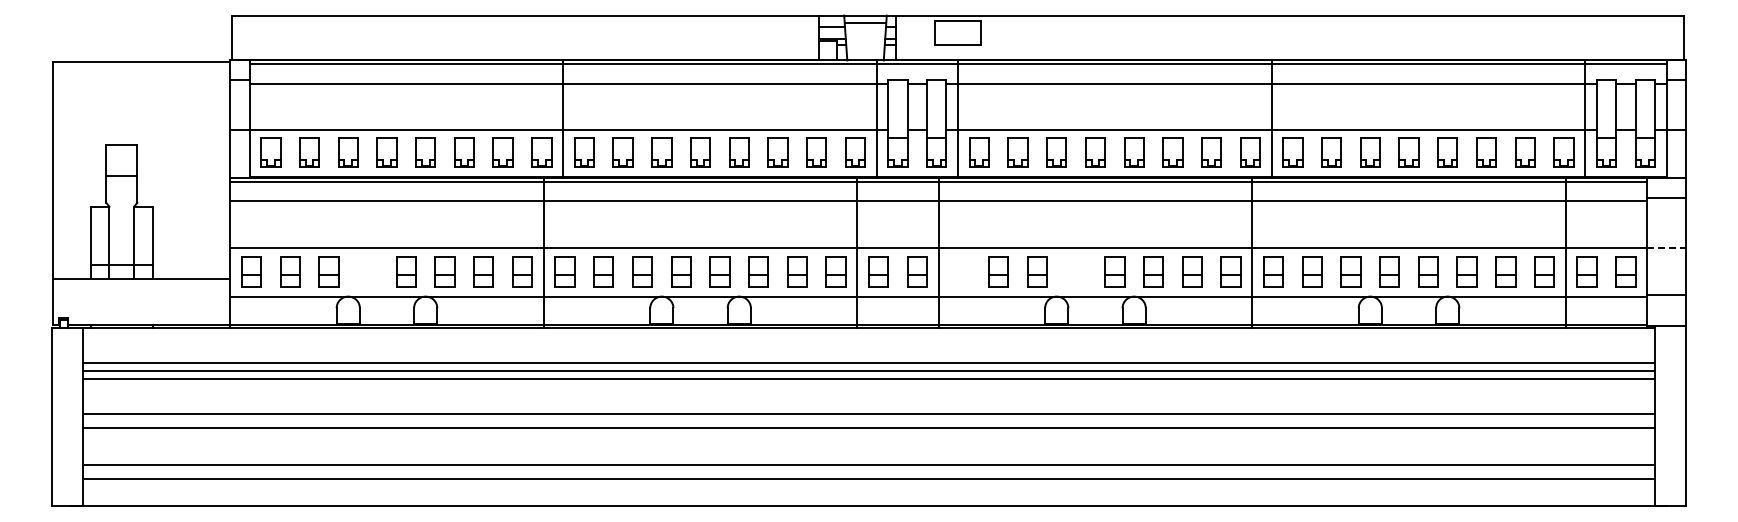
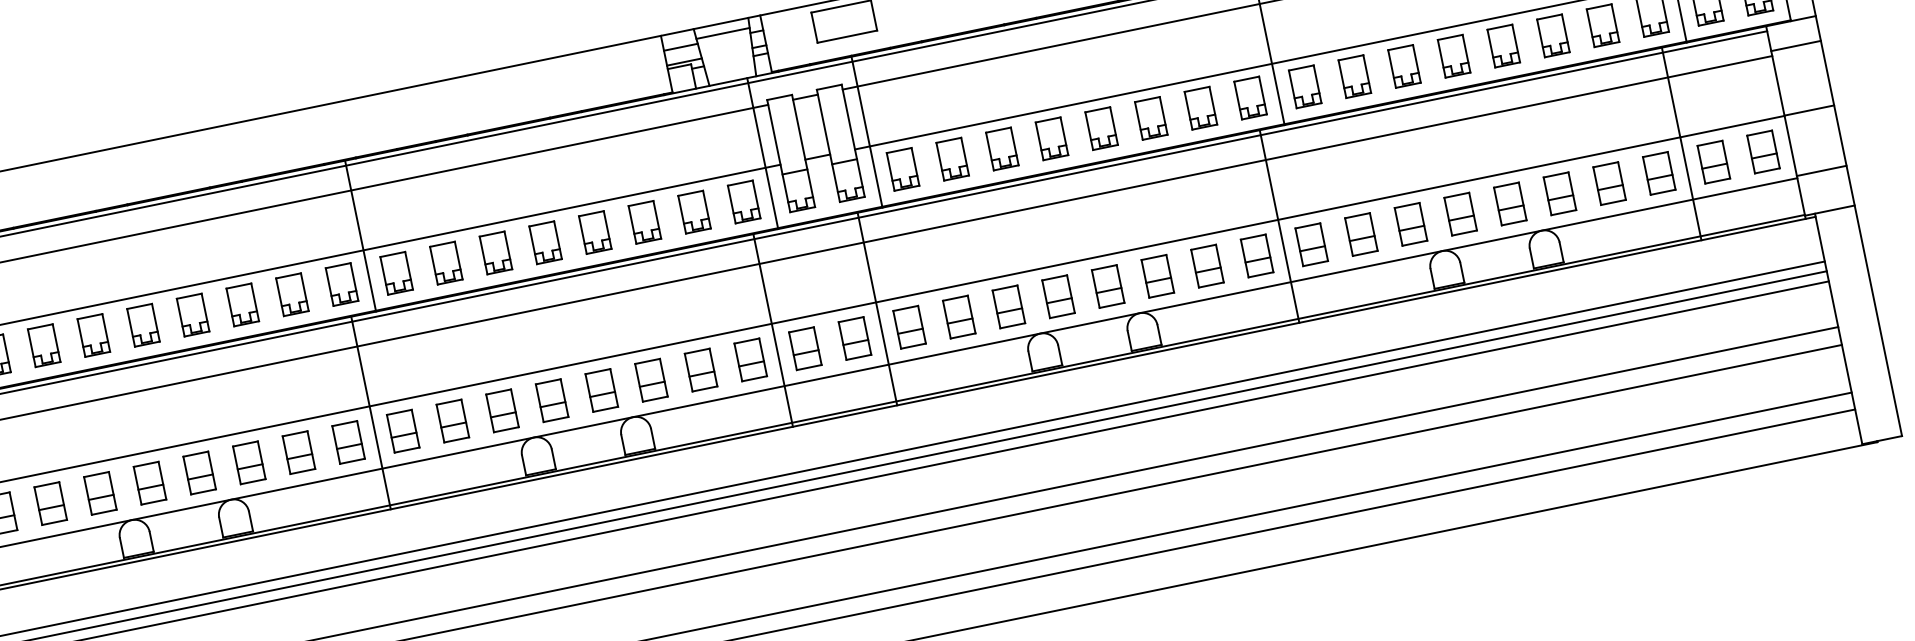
line: (1666, 247) -> (1809, 110), dashed -> solid
part: (367, 271) -> (149, 482), added
part: (959, 271) -> (908, 326), added
part: (1075, 271) -> (1057, 296), added

